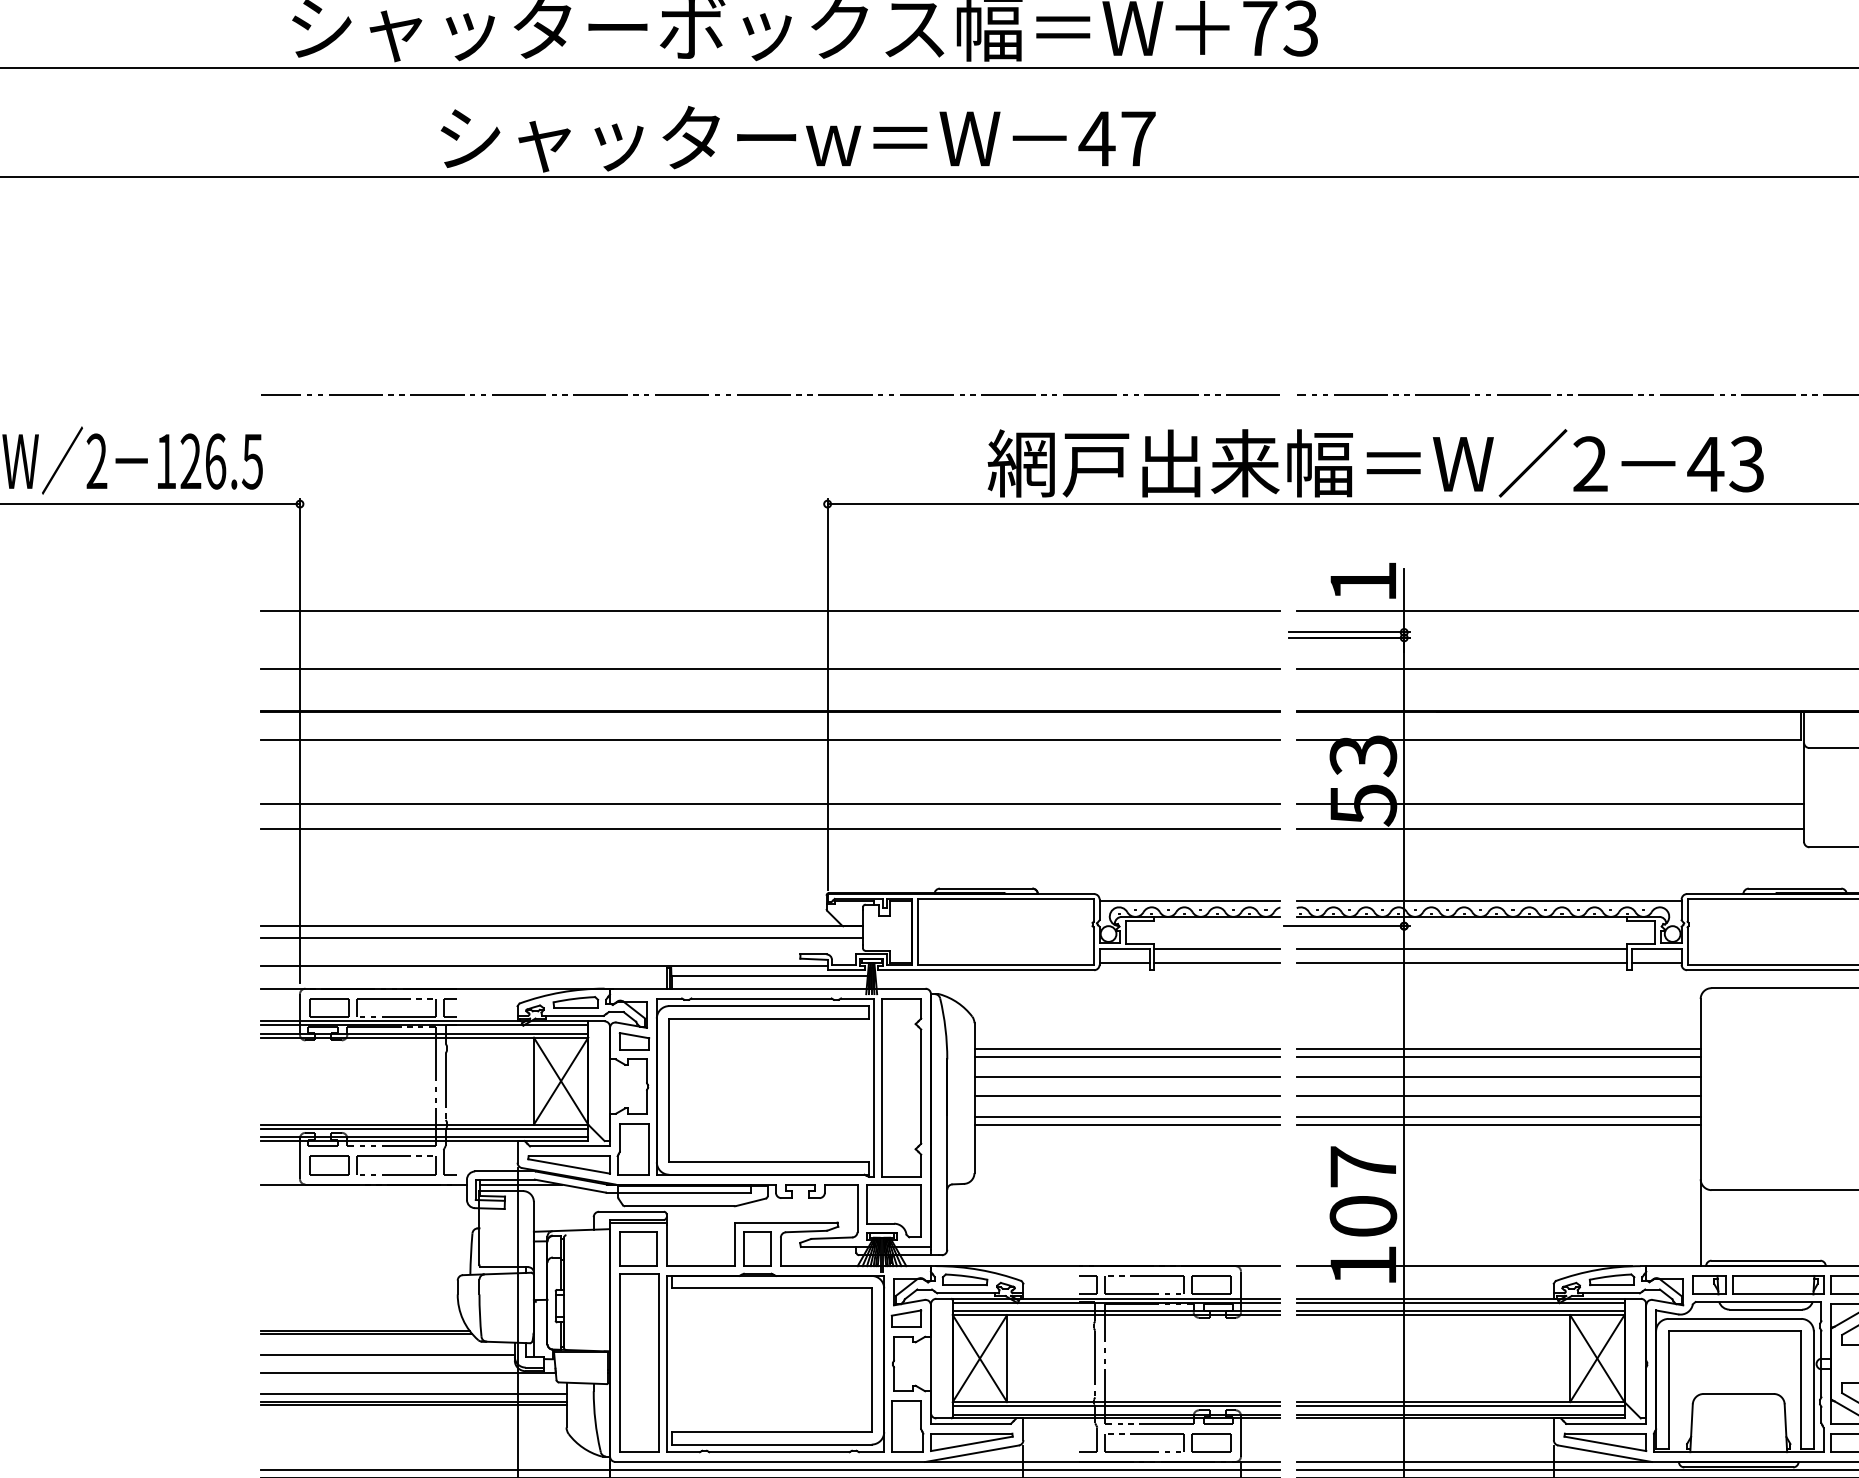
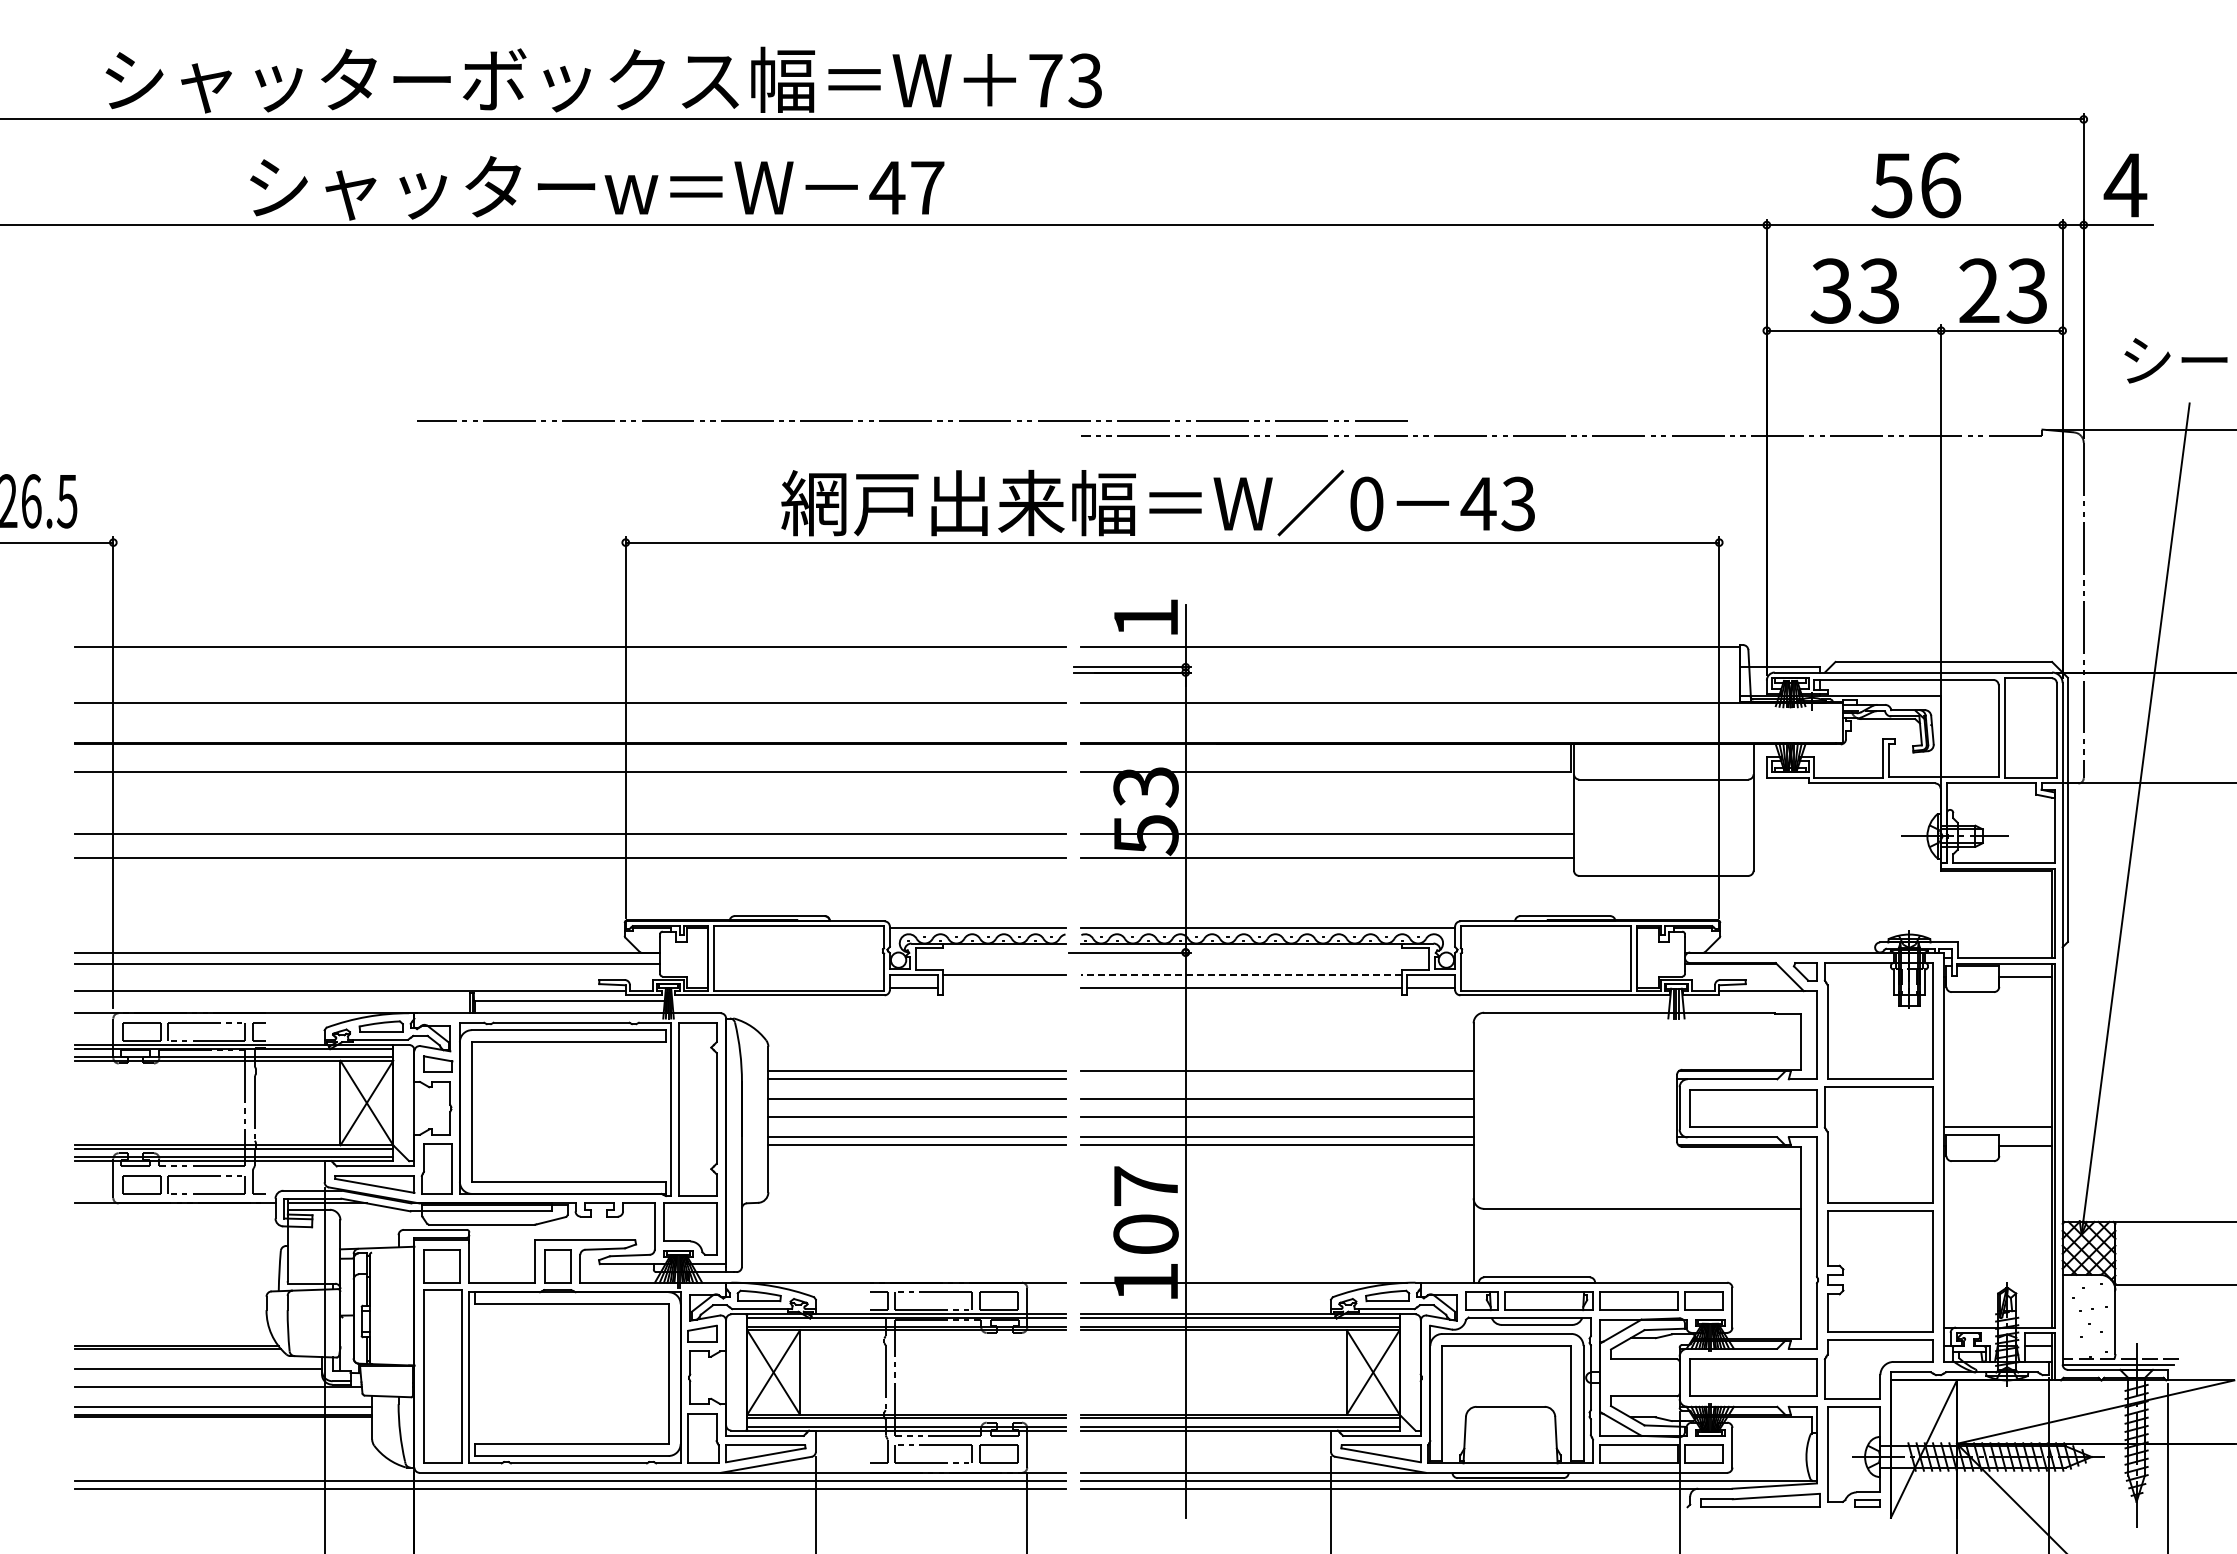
line: (770, 393) -> (912, 420), moved
text: (1590, 463) -> (1366, 503), 2 -> 0
line: (1461, 948) -> (1241, 974), solid -> dashed
line: (1216, 963) -> (1003, 988), removed
line: (1498, 1056) -> (1277, 1079), removed

